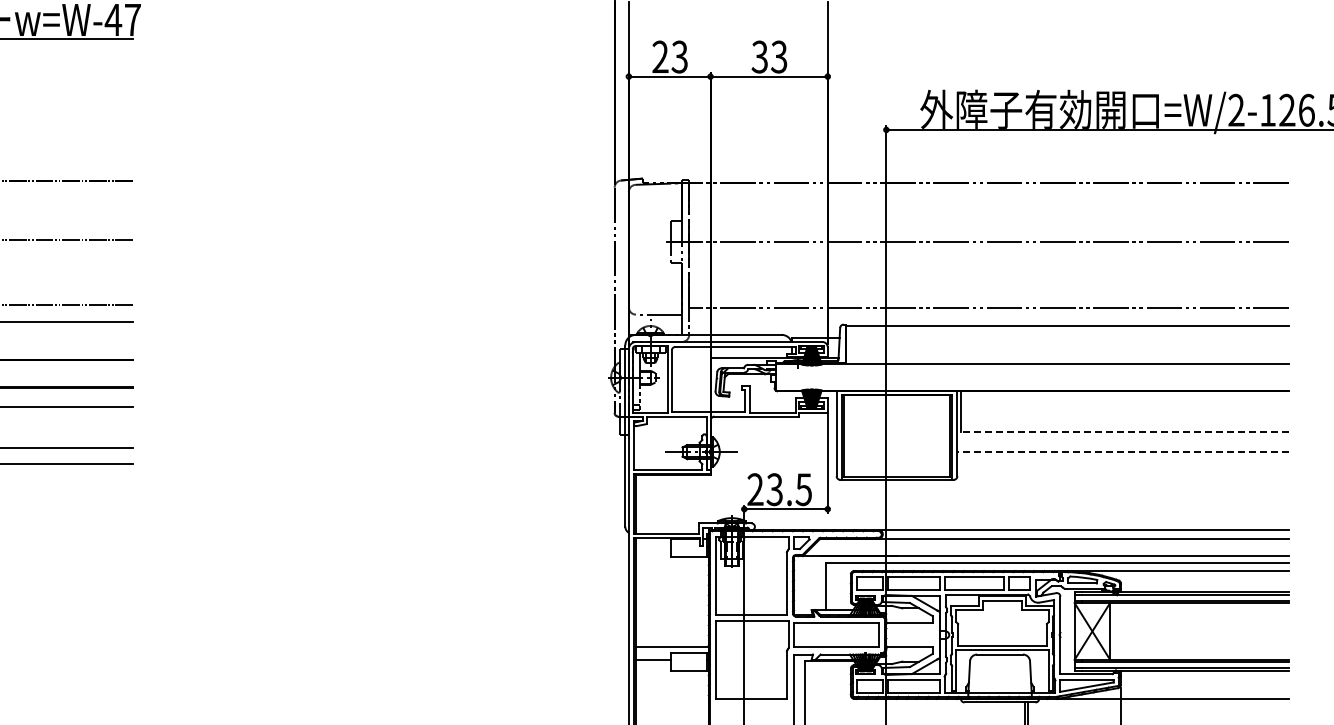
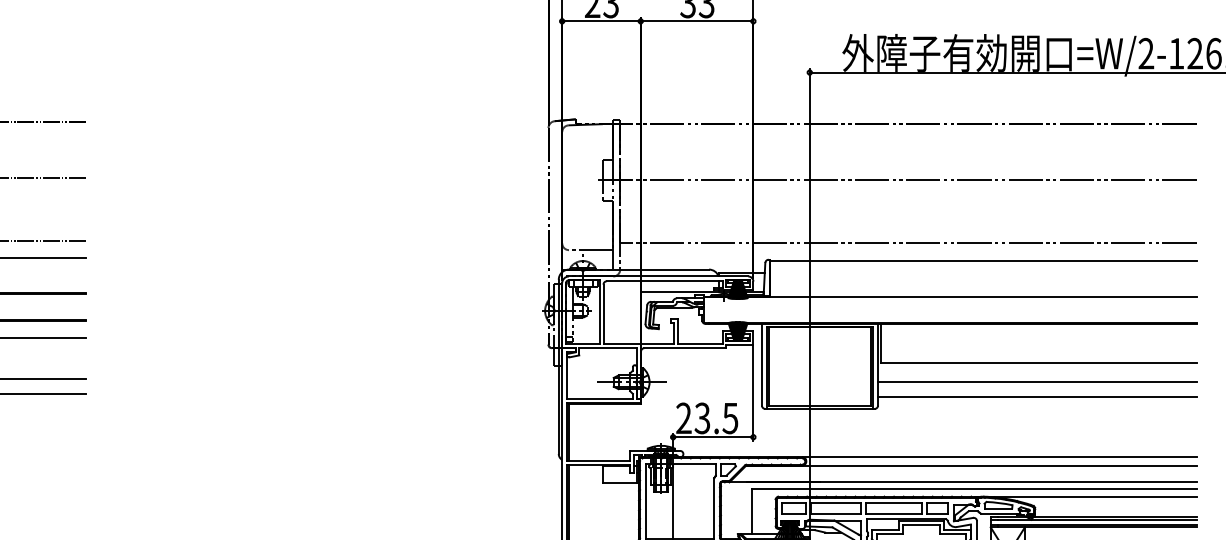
line: (1124, 432) -> (1038, 363), dashed -> solid
line: (1123, 451) -> (1037, 381), dashed -> solid
line: (1122, 467) -> (1036, 397), added

